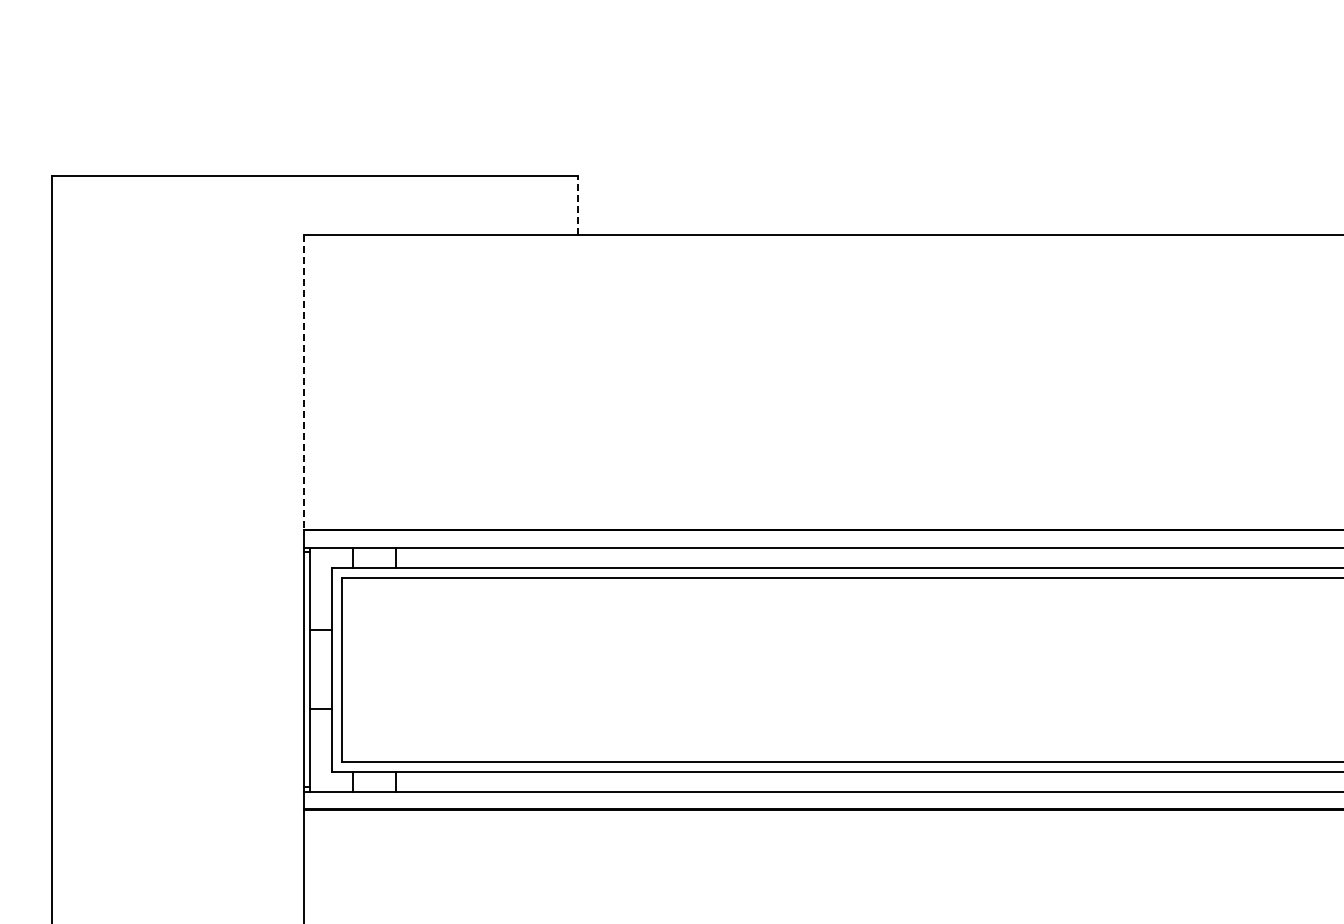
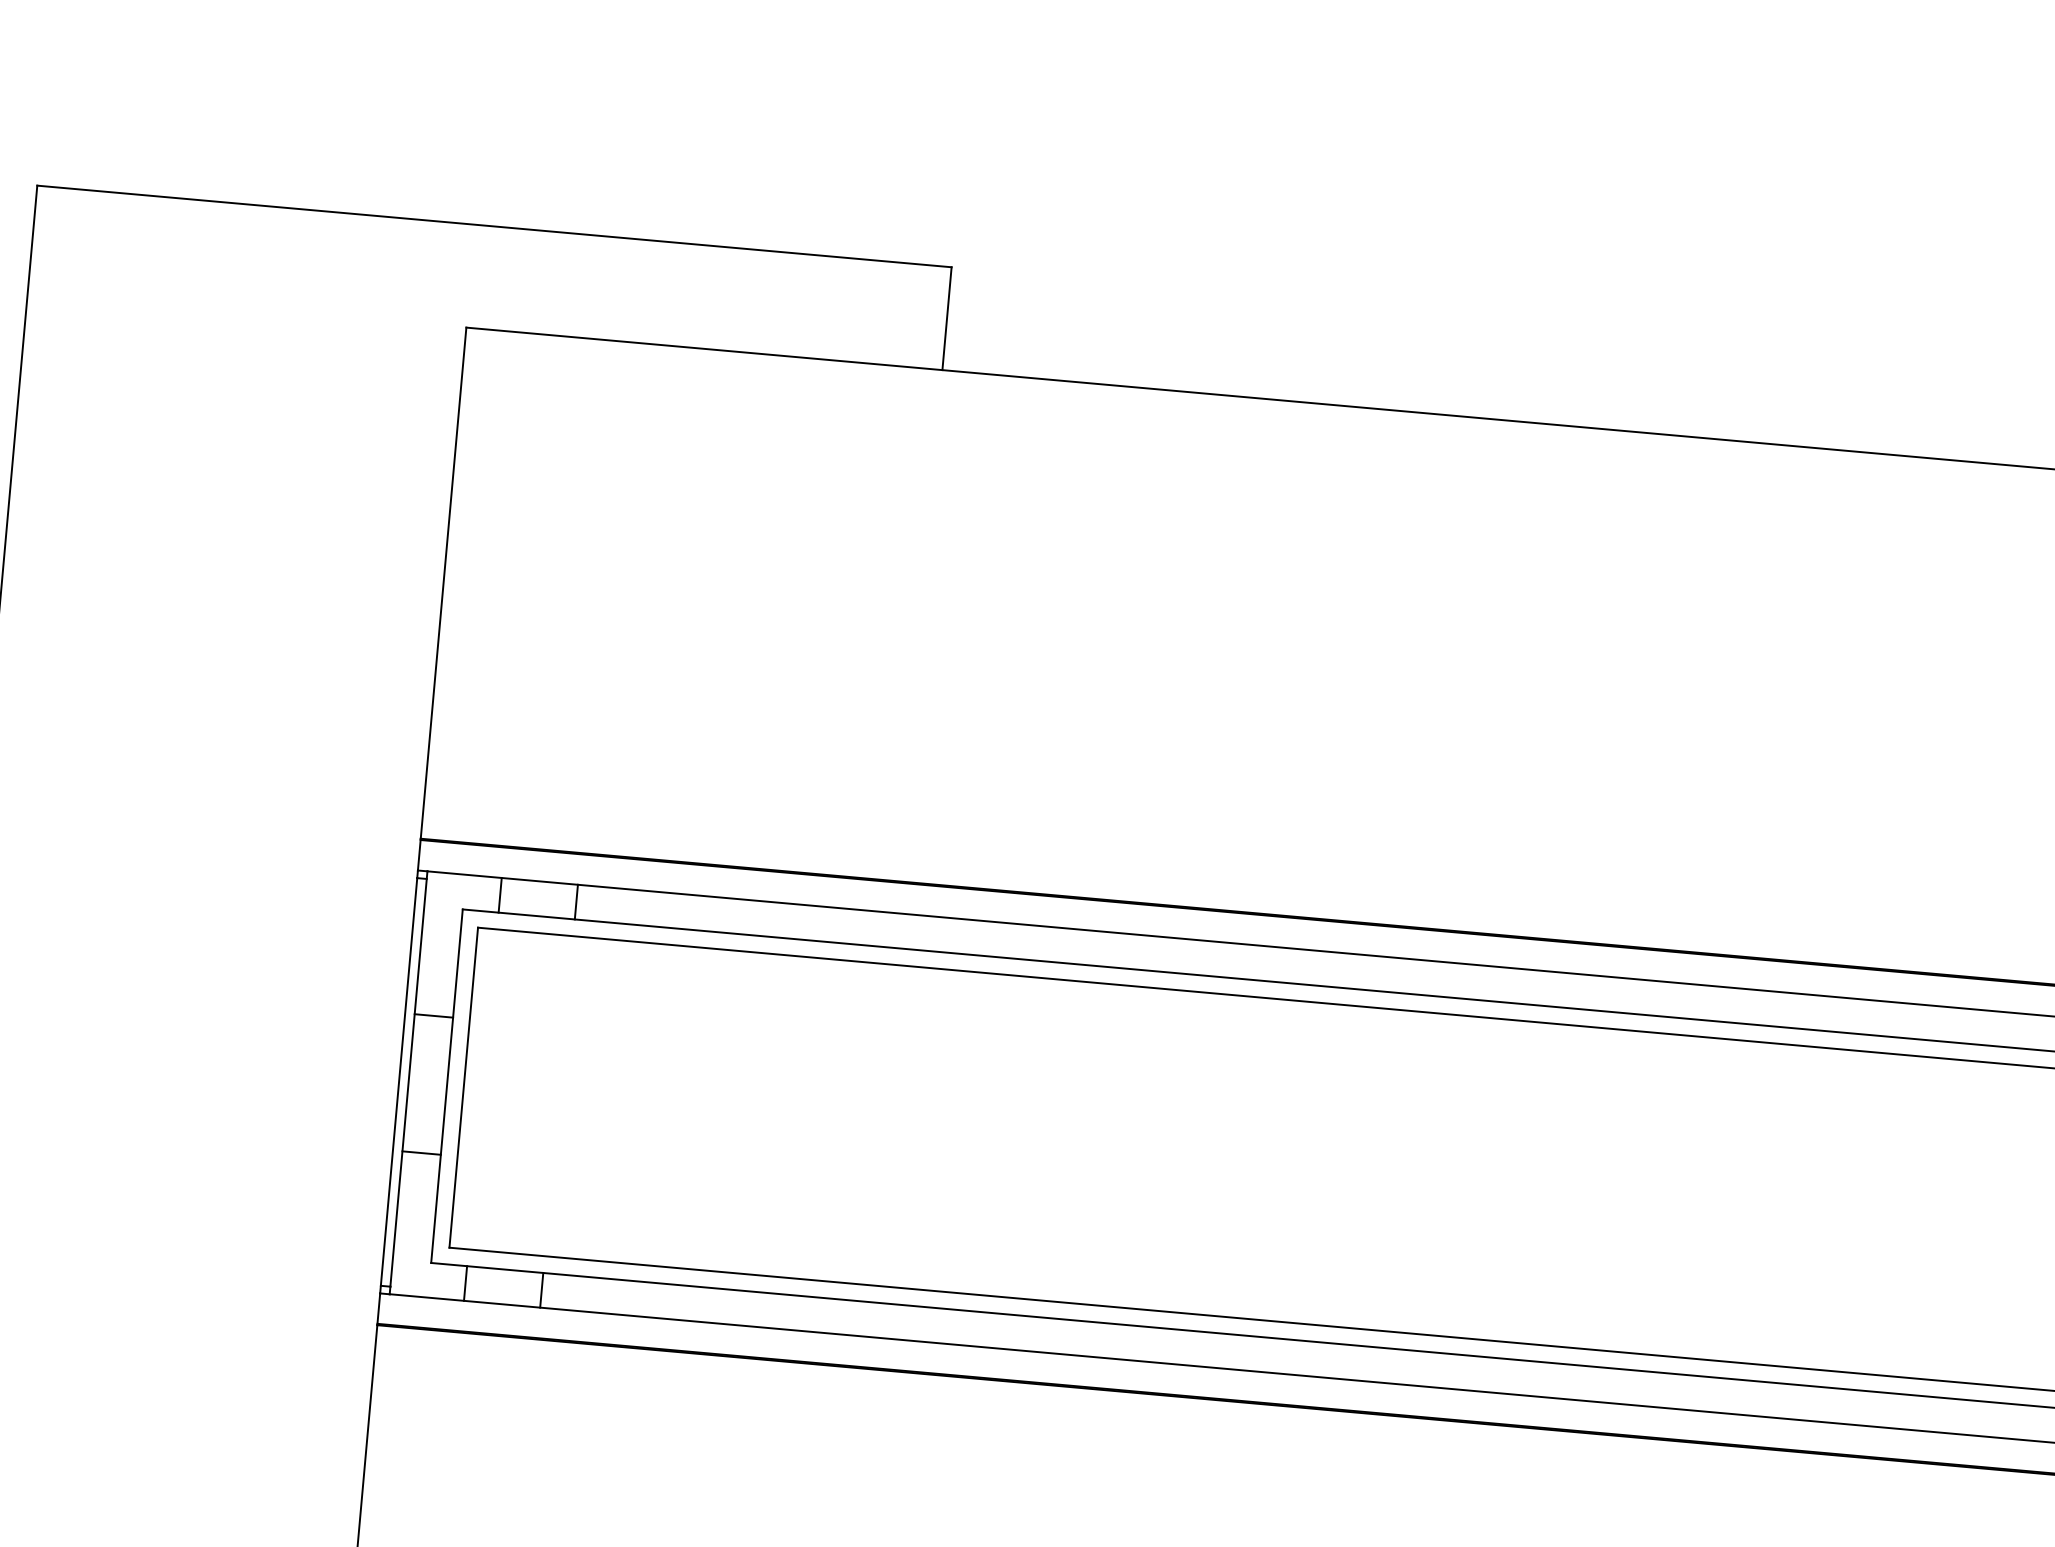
line: (578, 205) -> (947, 318), dashed -> solid
line: (304, 383) -> (443, 584), dashed -> solid

